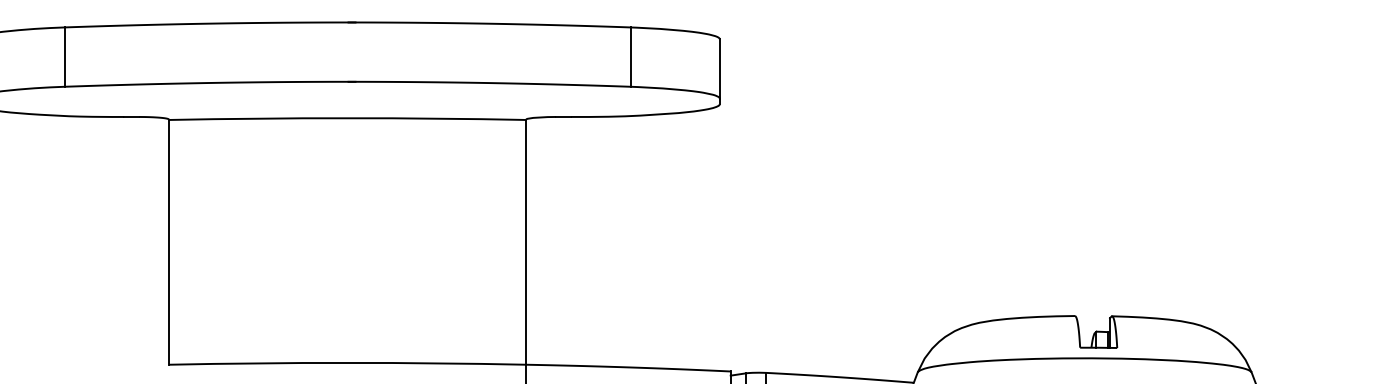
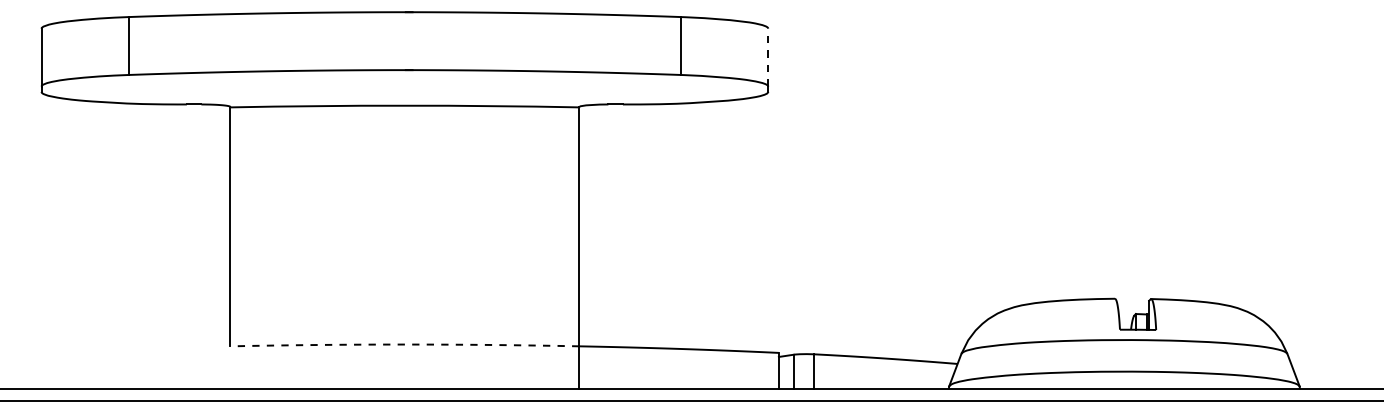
line: (720, 68) -> (768, 57), solid -> dashed
line: (347, 362) -> (404, 344), solid -> dashed

